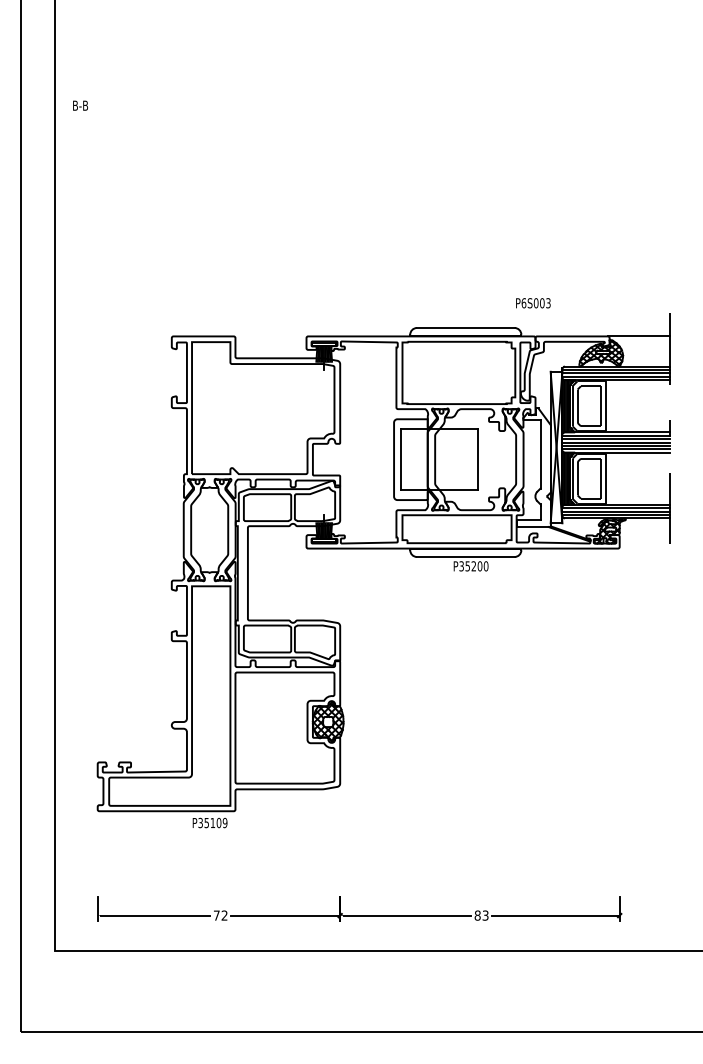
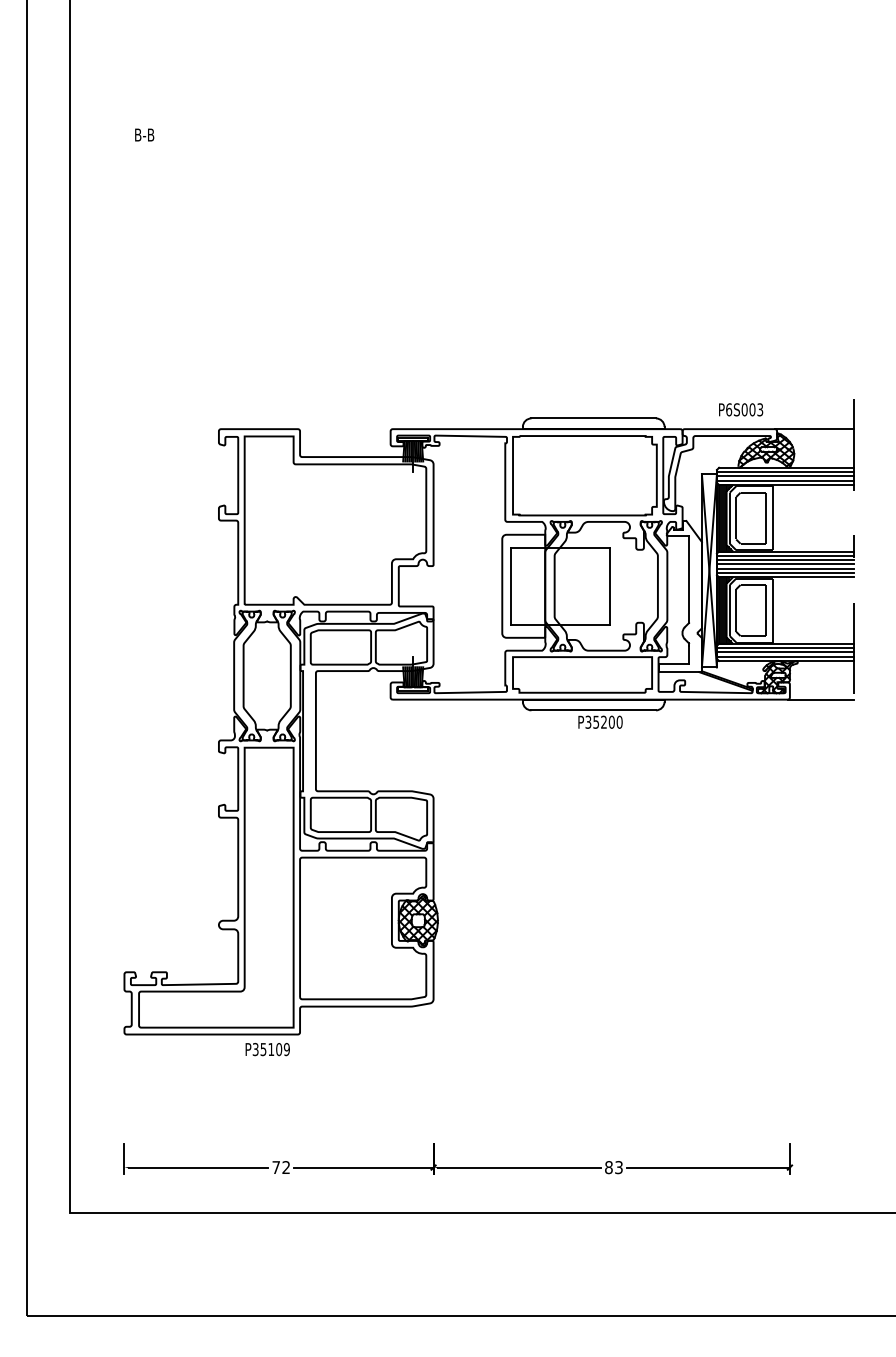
text: (80, 105) -> (144, 134), moved
text: (533, 303) -> (741, 410), moved
line: (644, 548) -> (821, 699), added

